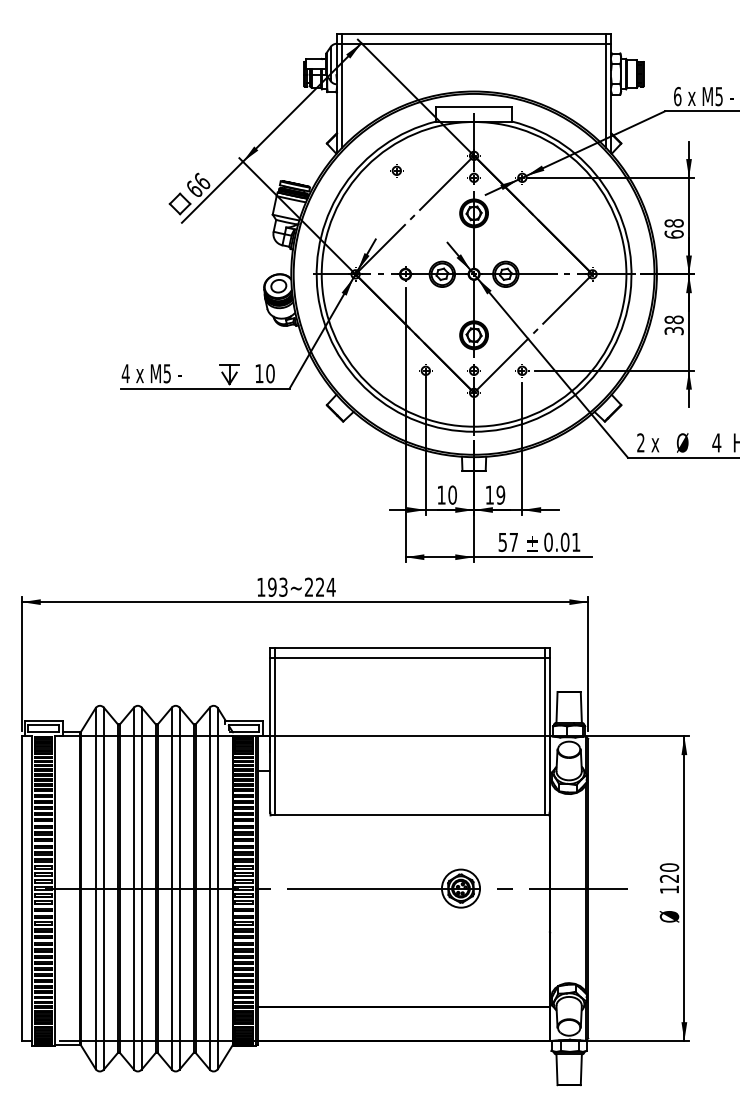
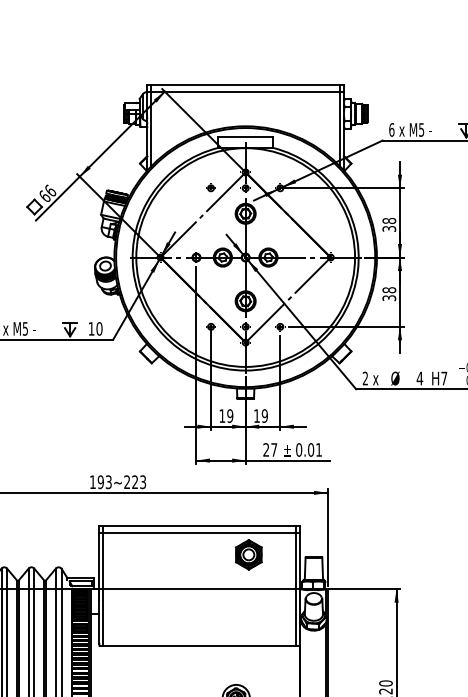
part: (396, 170) -> (210, 188), moved
text: (673, 234) -> (388, 228), 68 -> 38
text: (452, 494) -> (230, 415), 10 -> 19
text: (502, 542) -> (266, 450), 57 -> 27
text: (330, 586) -> (142, 481), 193~224 -> 193~223
part: (478, 688) -> (248, 554), added

